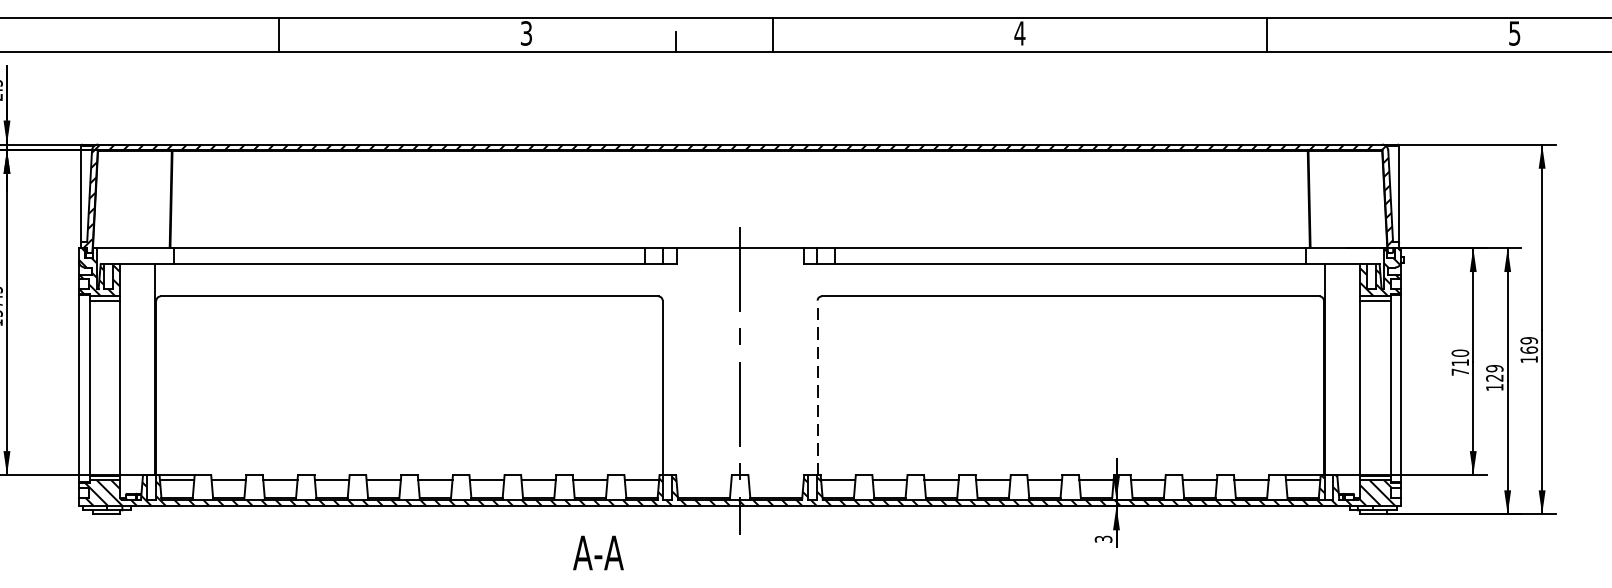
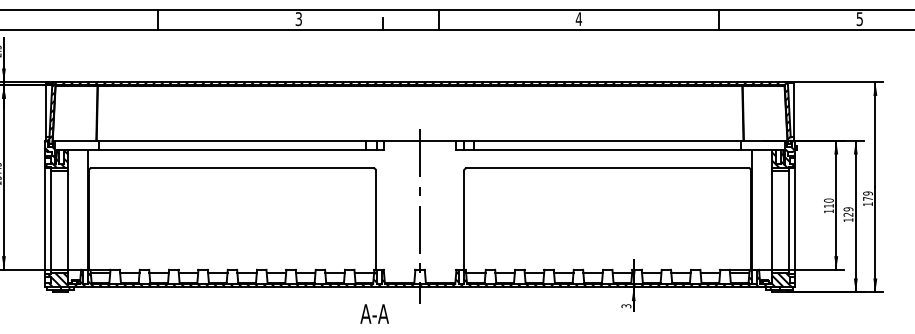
text: (1528, 349) -> (867, 198), 169 -> 179
text: (1459, 372) -> (828, 211), 710 -> 110
line: (818, 388) -> (464, 220), dashed -> solid
text: (598, 552) -> (374, 313), moved

